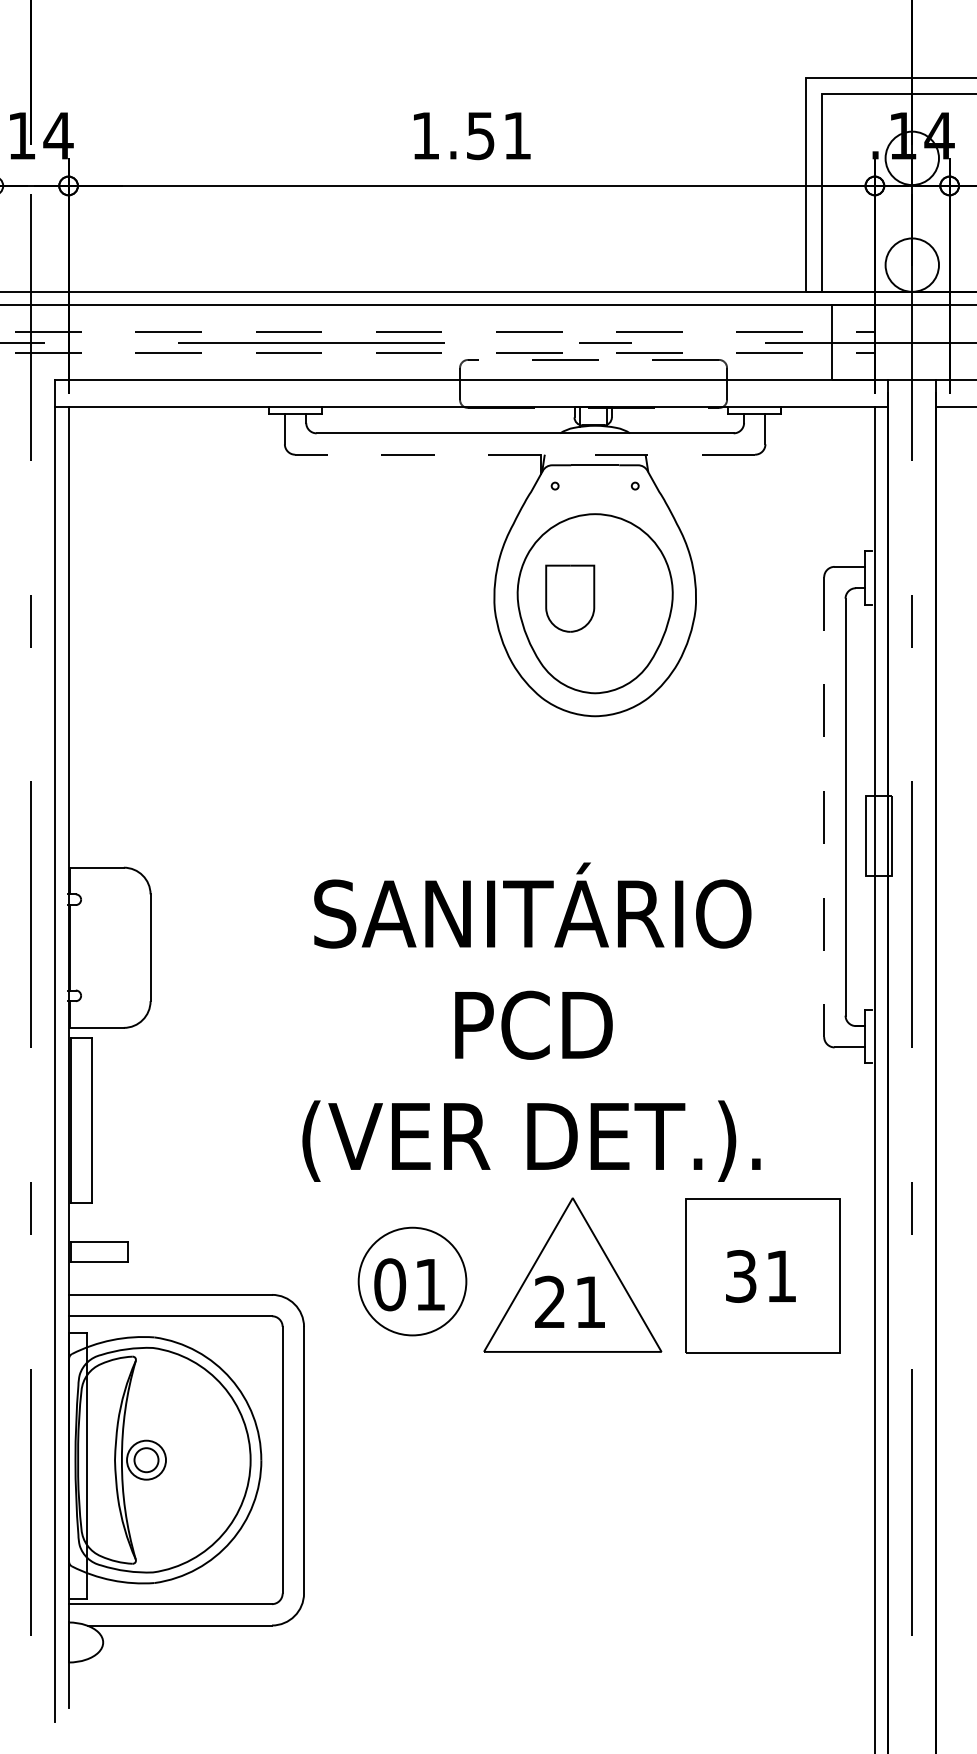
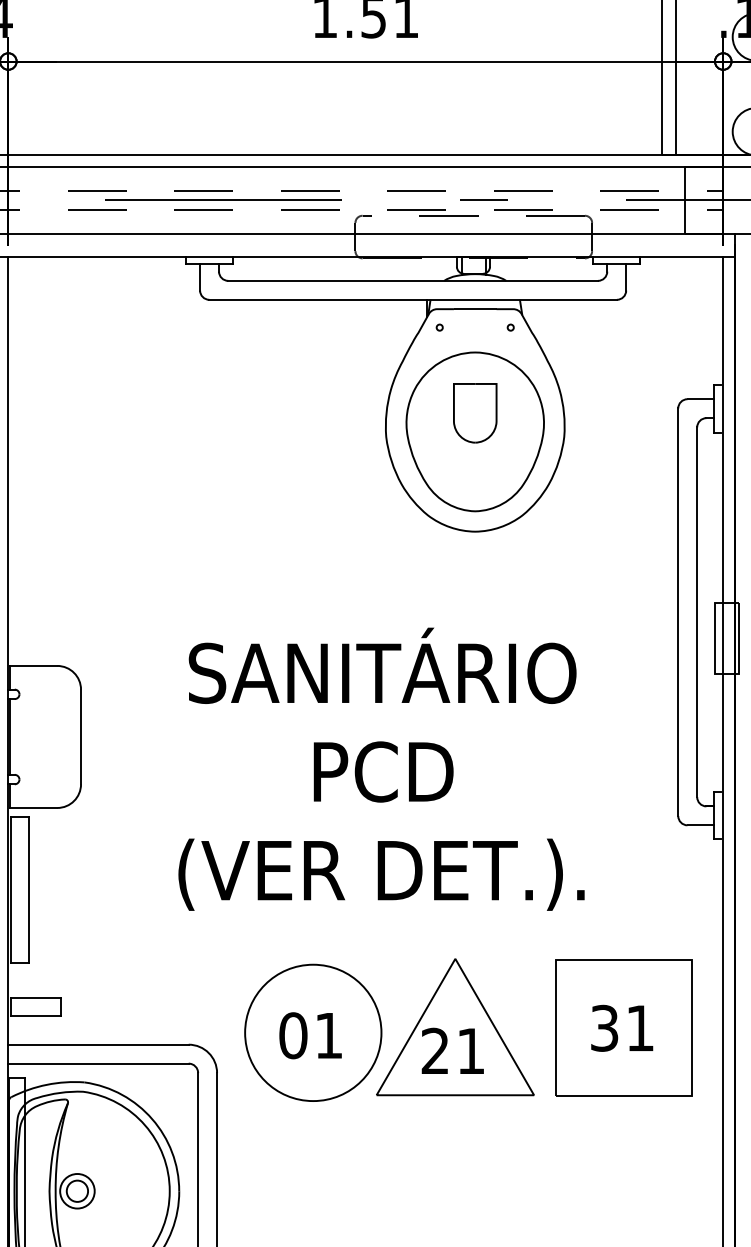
line: (525, 454) -> (413, 299), dashed -> solid
part: (570, 598) -> (475, 413), moved
line: (824, 807) -> (678, 612), dashed -> solid
text: (531, 1021) -> (381, 768), moved
circle: (412, 1281) -> (313, 1032), size x1.43

